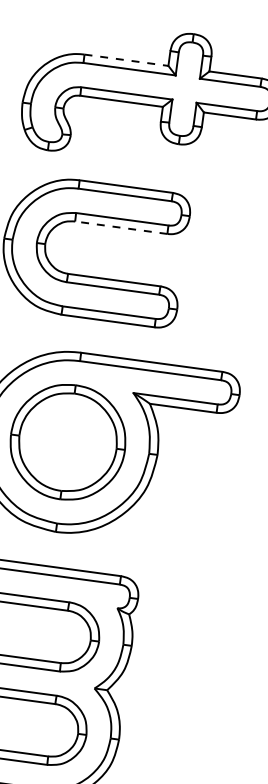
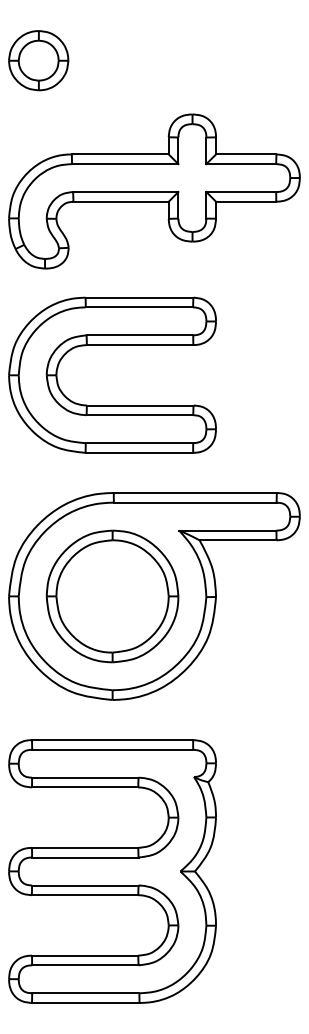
line: (126, 60) -> (120, 154), dashed -> solid
line: (120, 228) -> (139, 345), dashed -> solid

